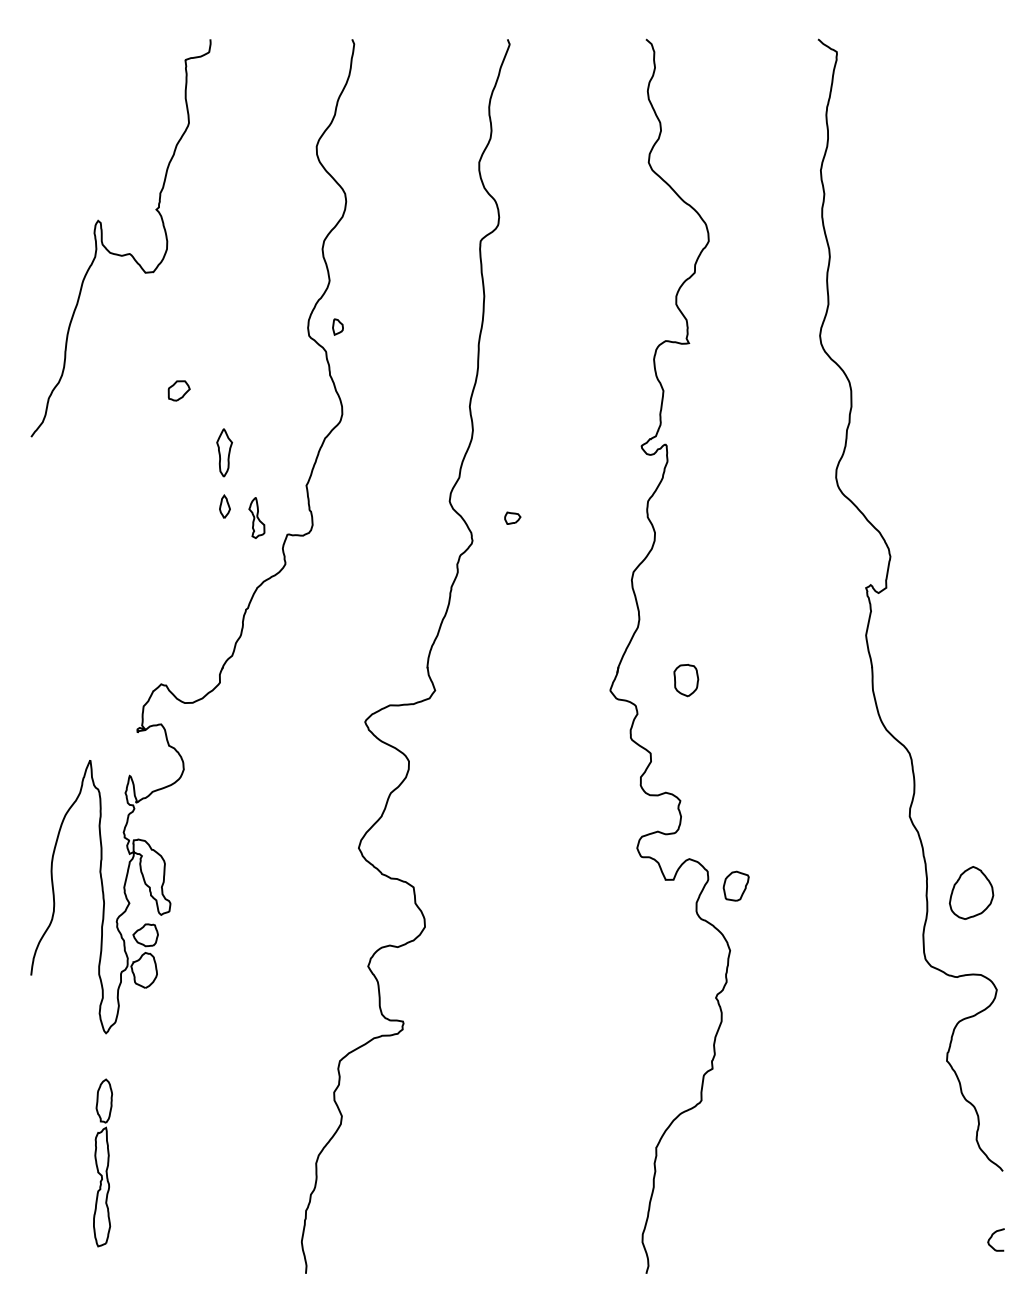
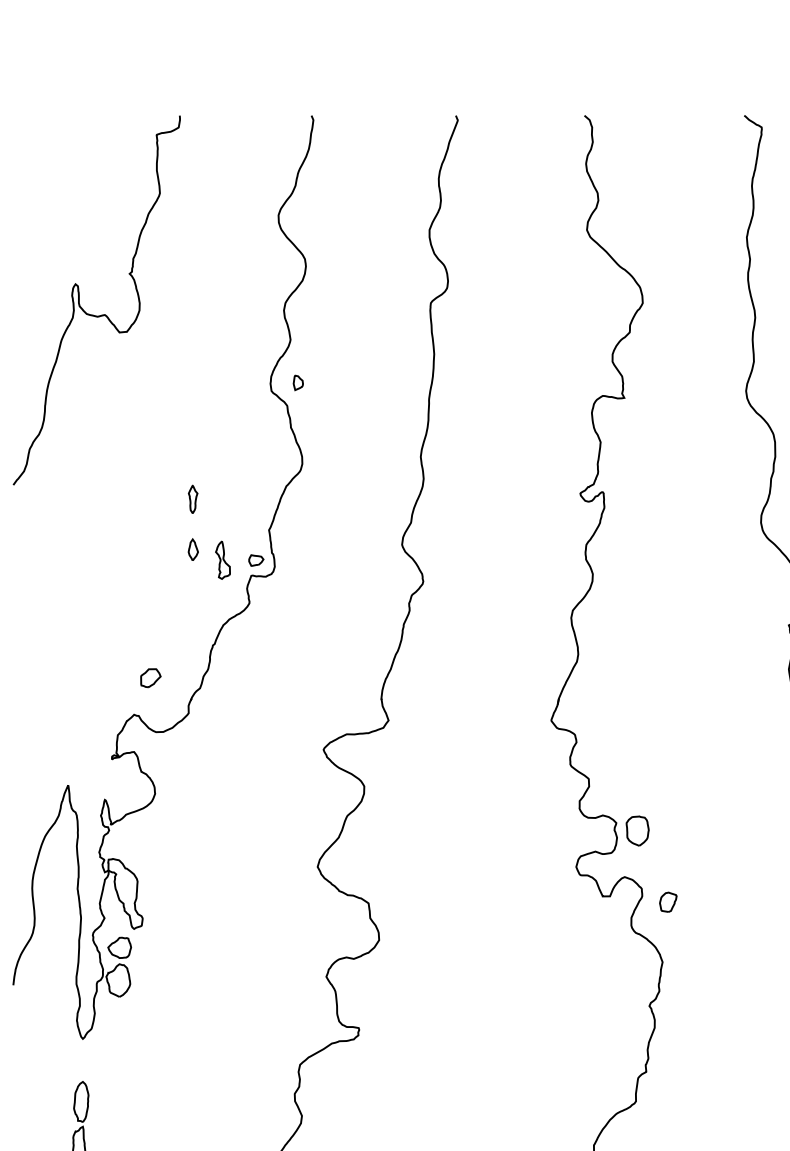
part: (178, 390) -> (150, 677), moved
part: (224, 451) -> (192, 498), size x0.62
part: (512, 517) -> (256, 559), moved
part: (686, 680) -> (637, 831), moved
part: (736, 885) -> (668, 901), size x0.71

